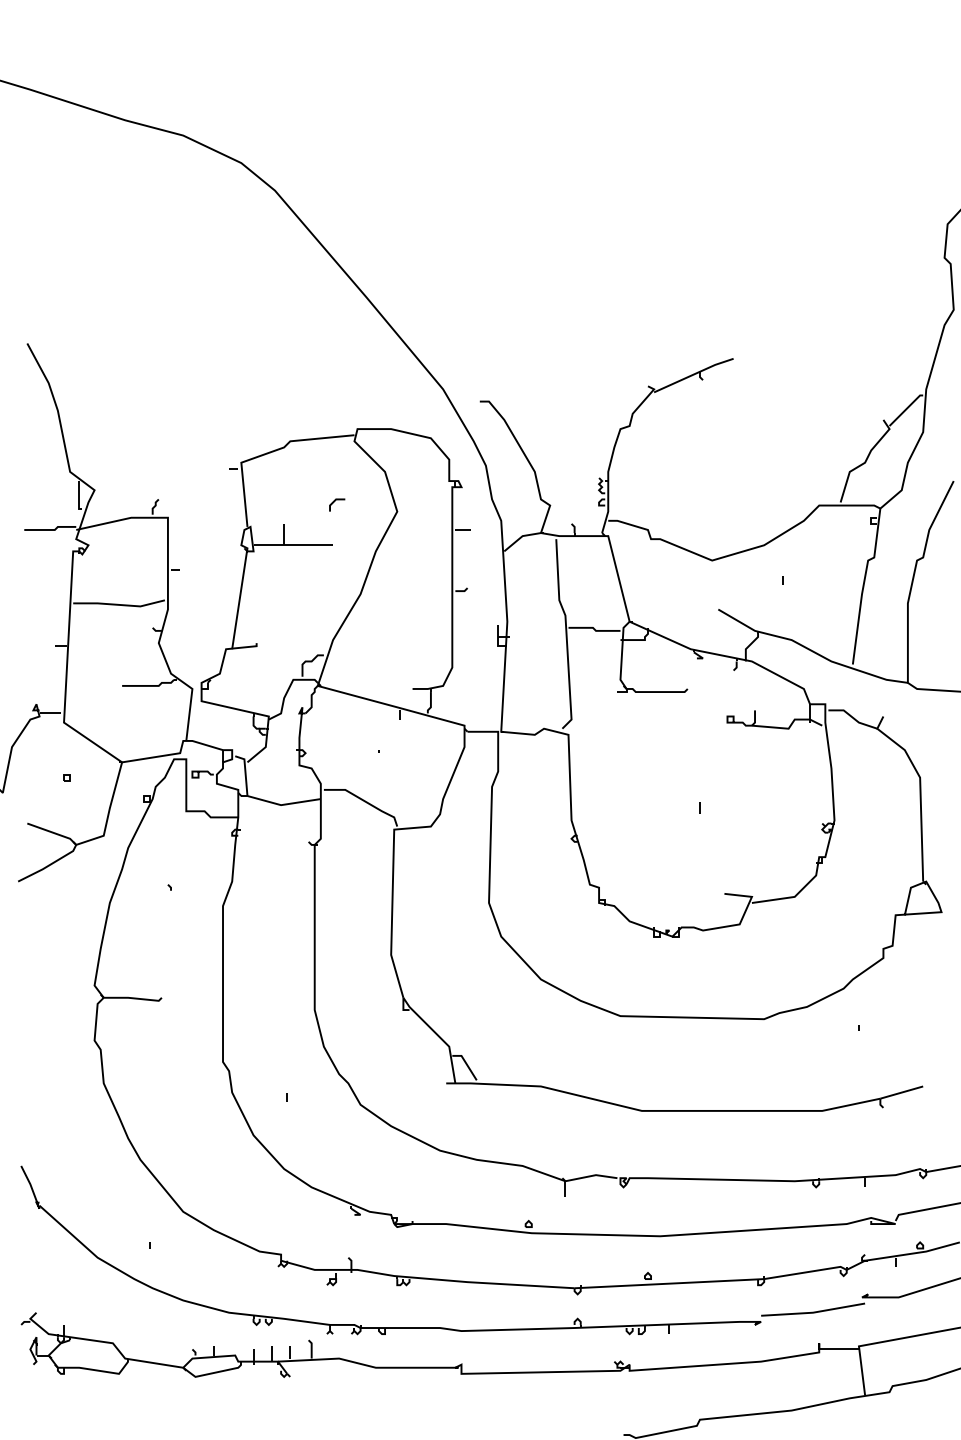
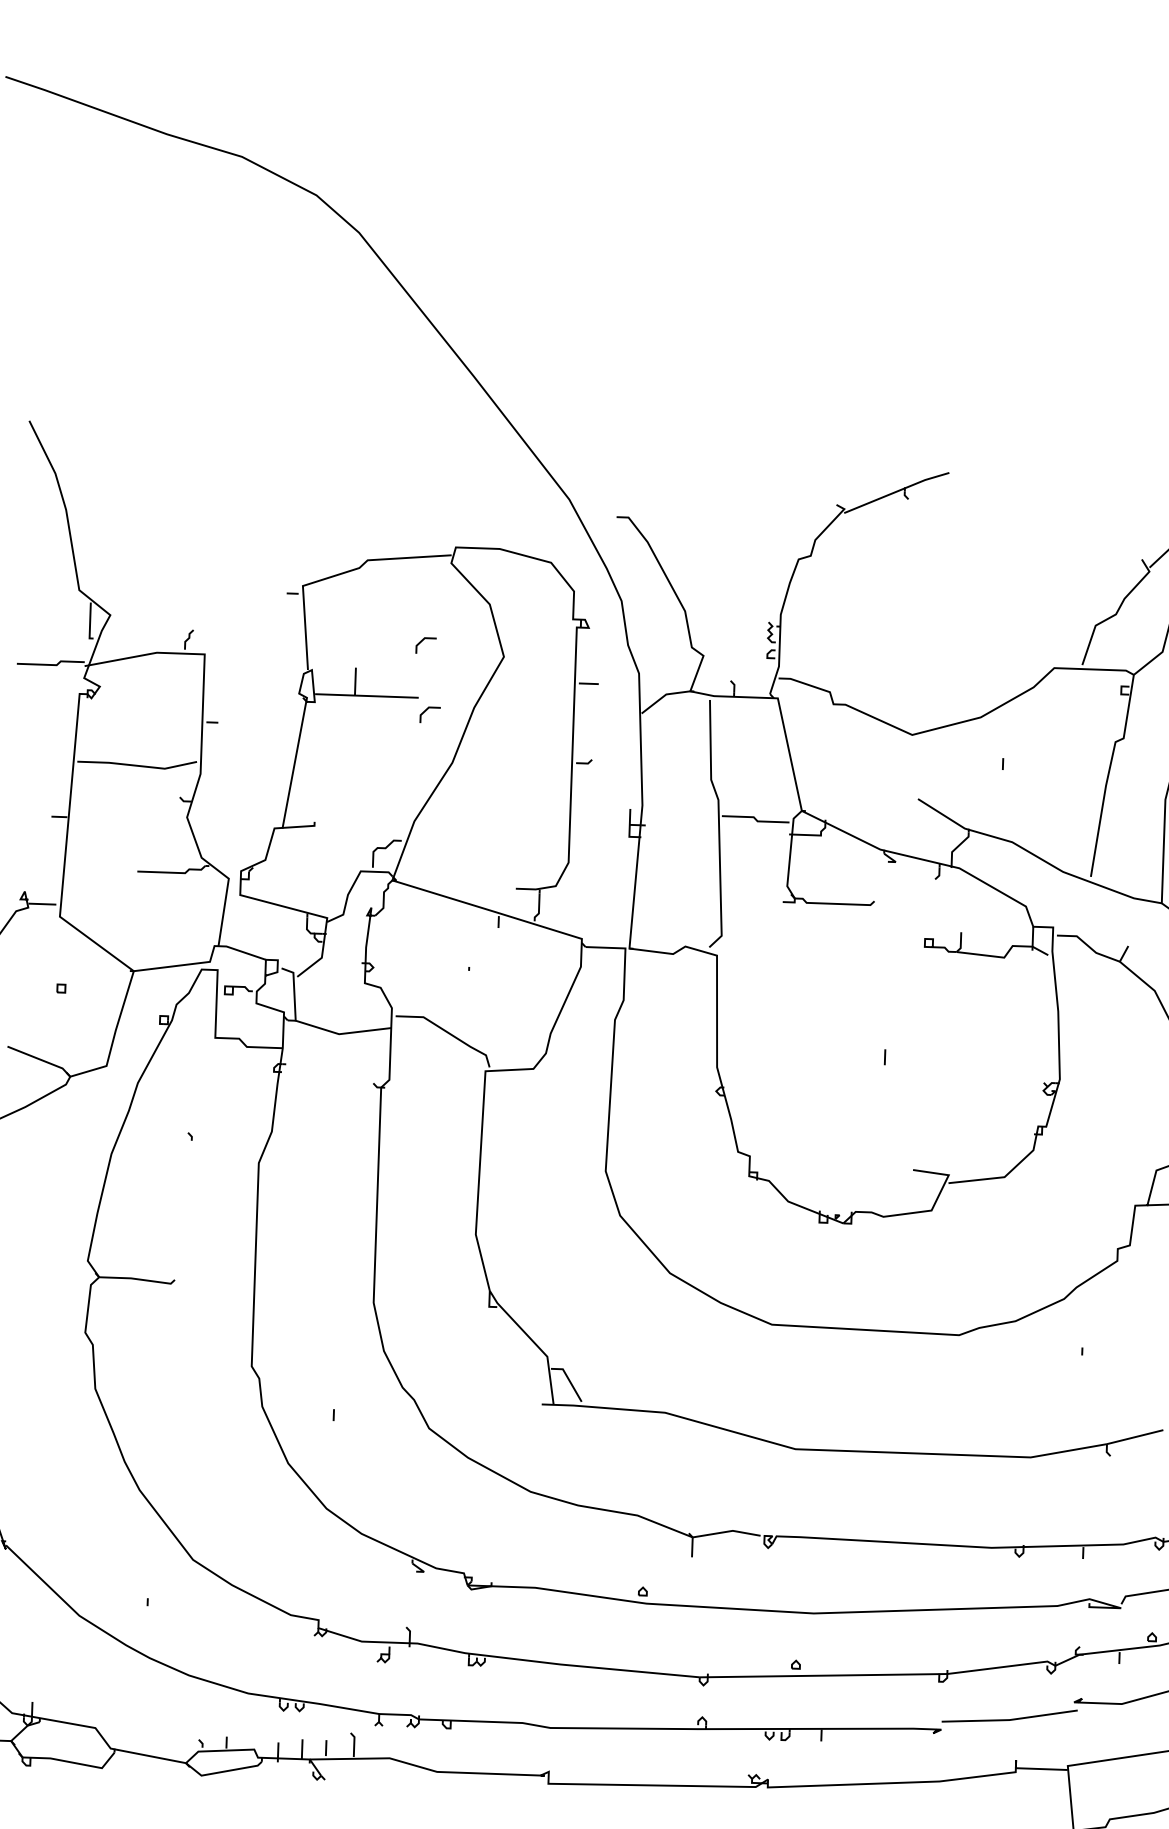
line: (340, 554) -> (428, 710), added

